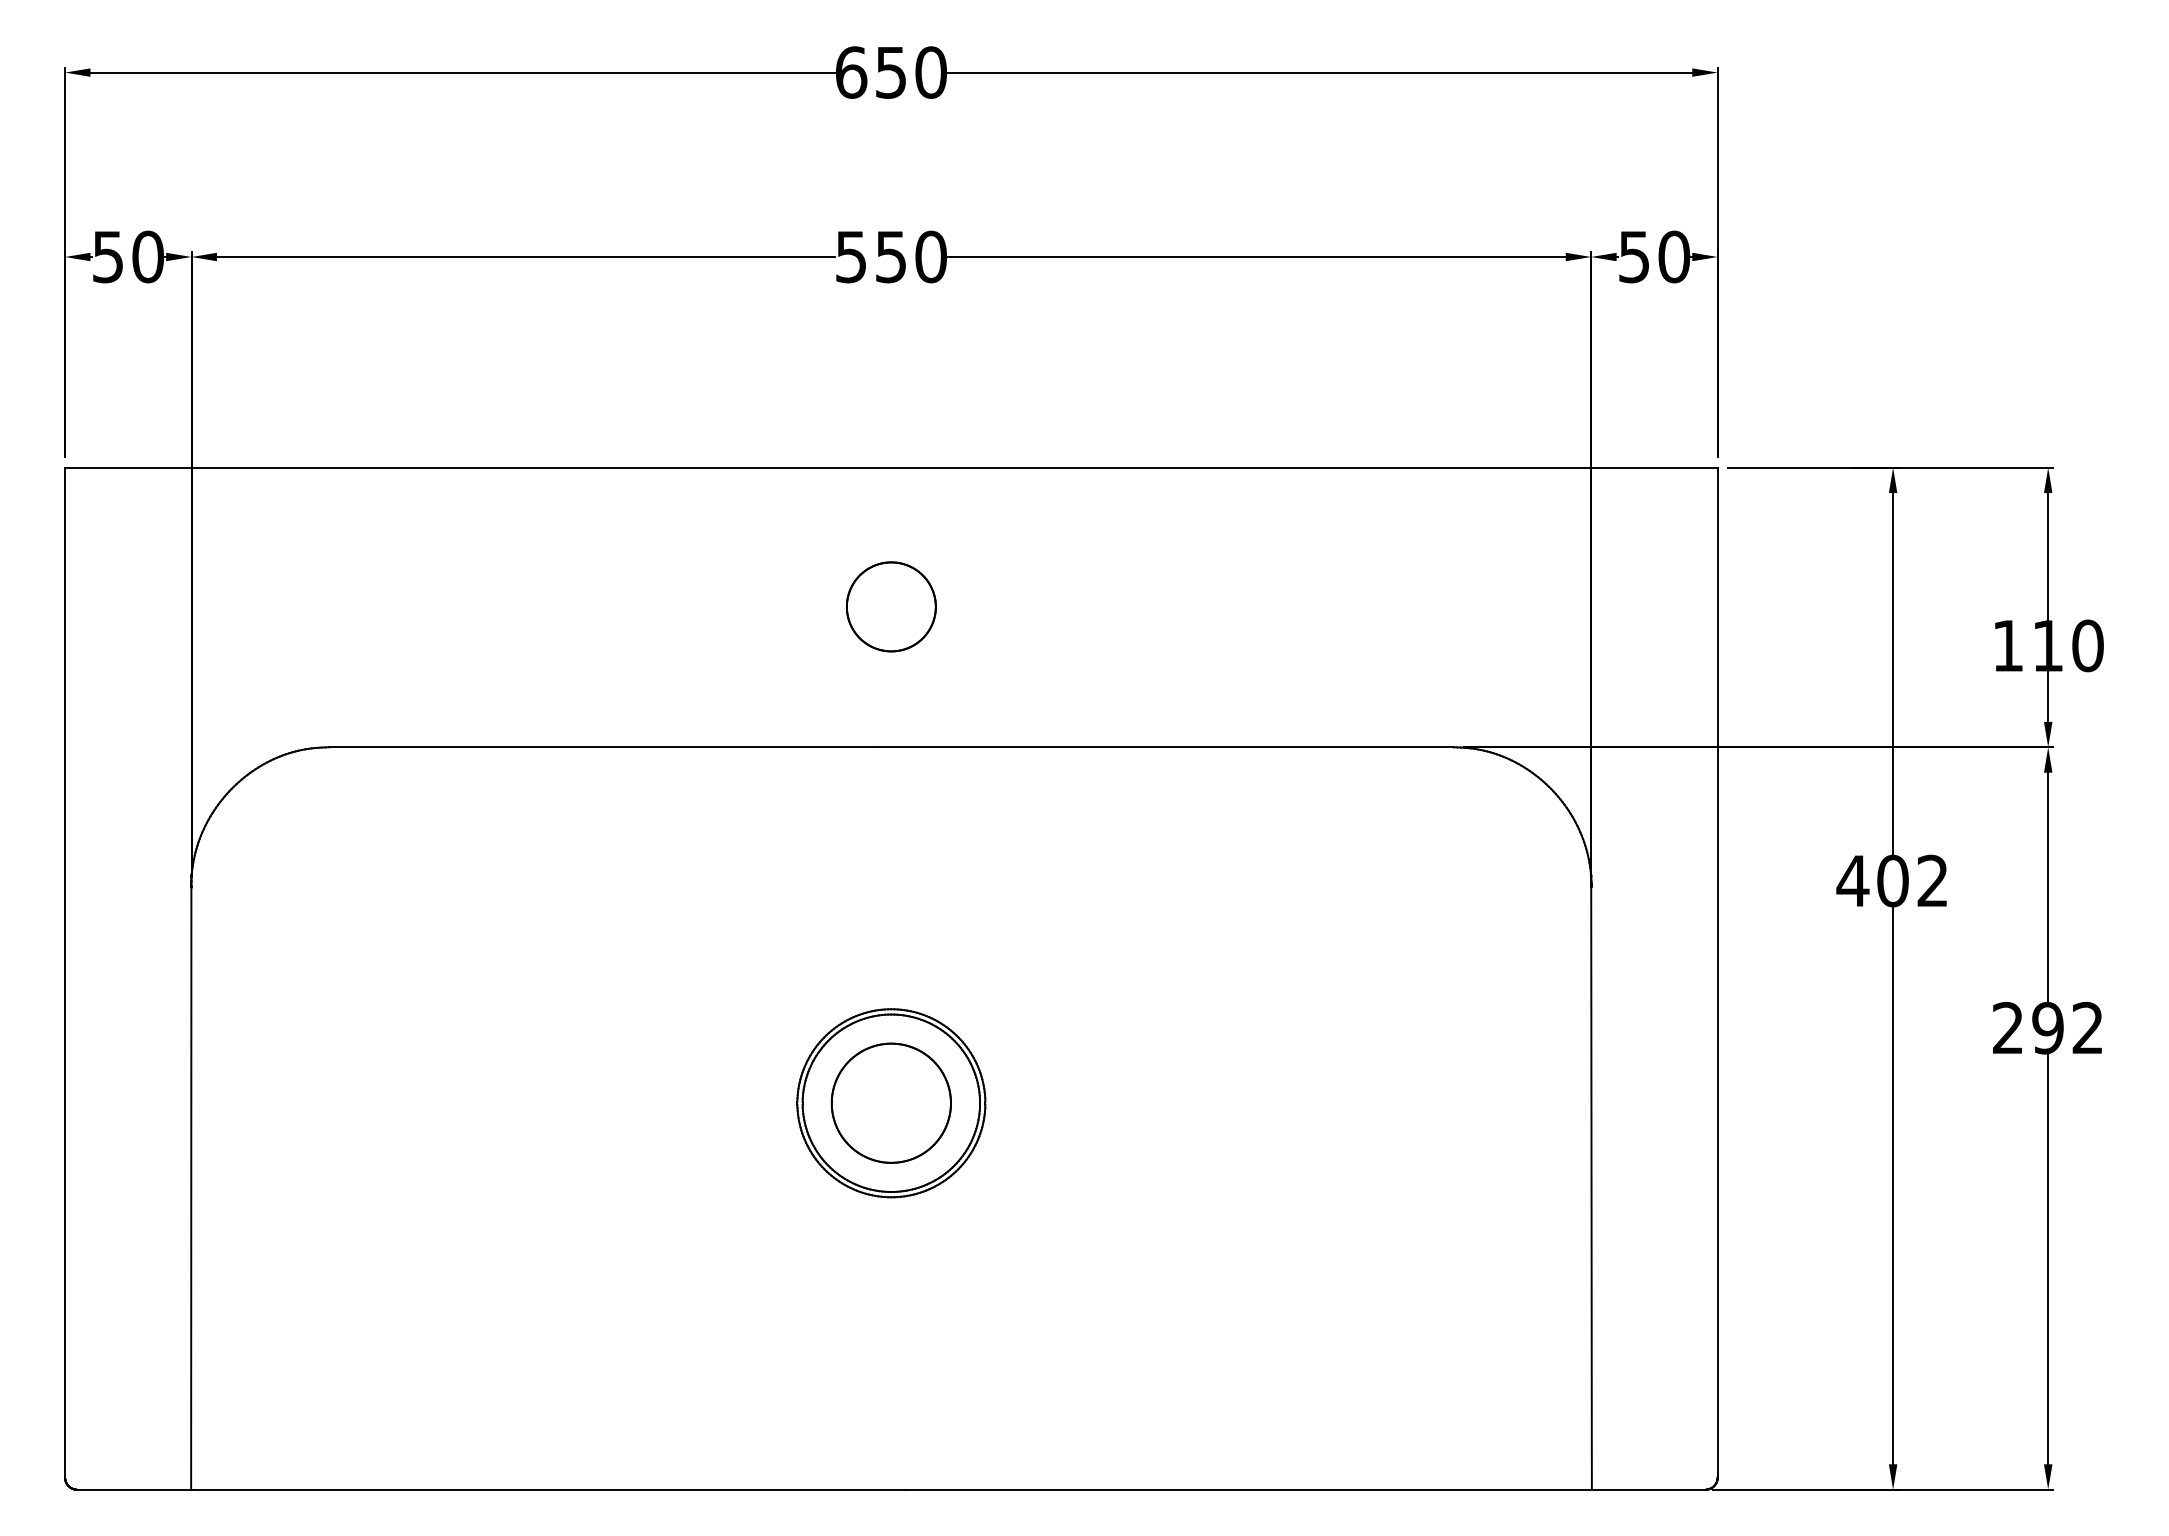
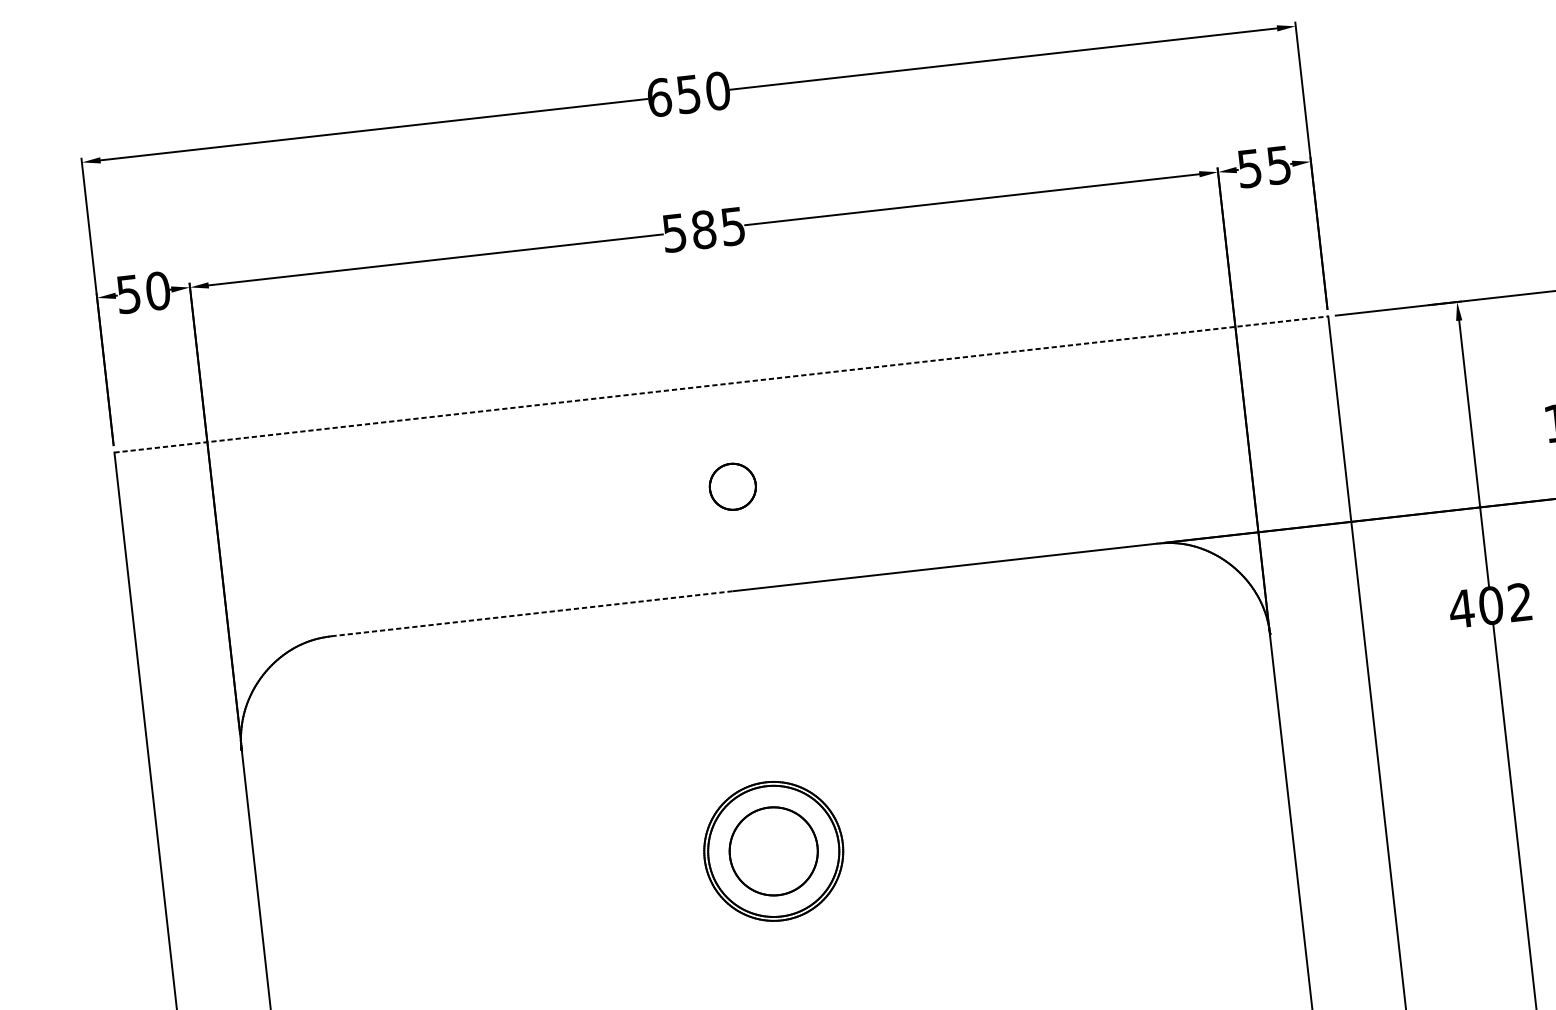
text: (910, 256) -> (718, 227), 550 -> 585
text: (1674, 256) -> (1279, 164), 50 -> 55
line: (891, 467) -> (721, 384), solid -> dashed
part: (891, 606) -> (732, 486), size x0.7
line: (602, 747) -> (532, 613), solid -> dashed

